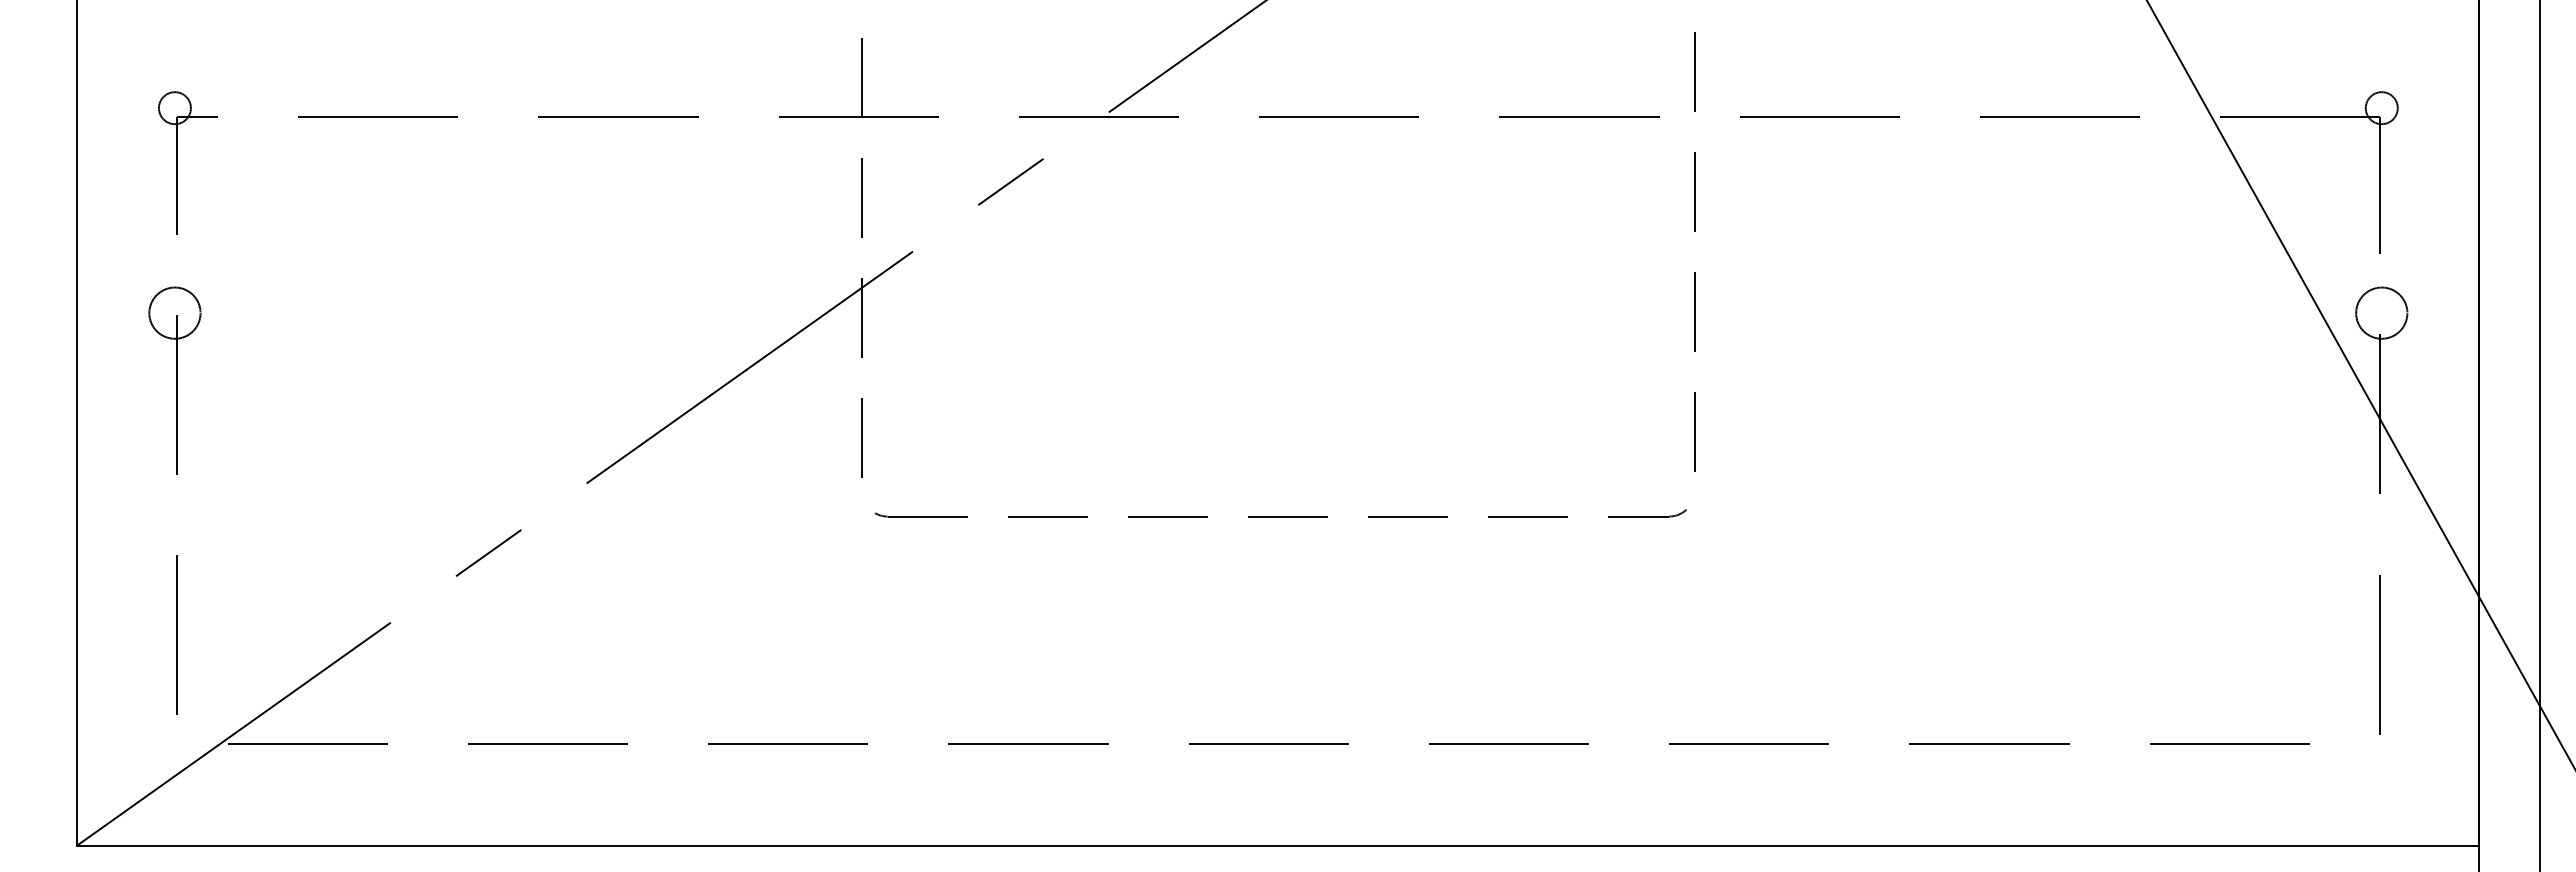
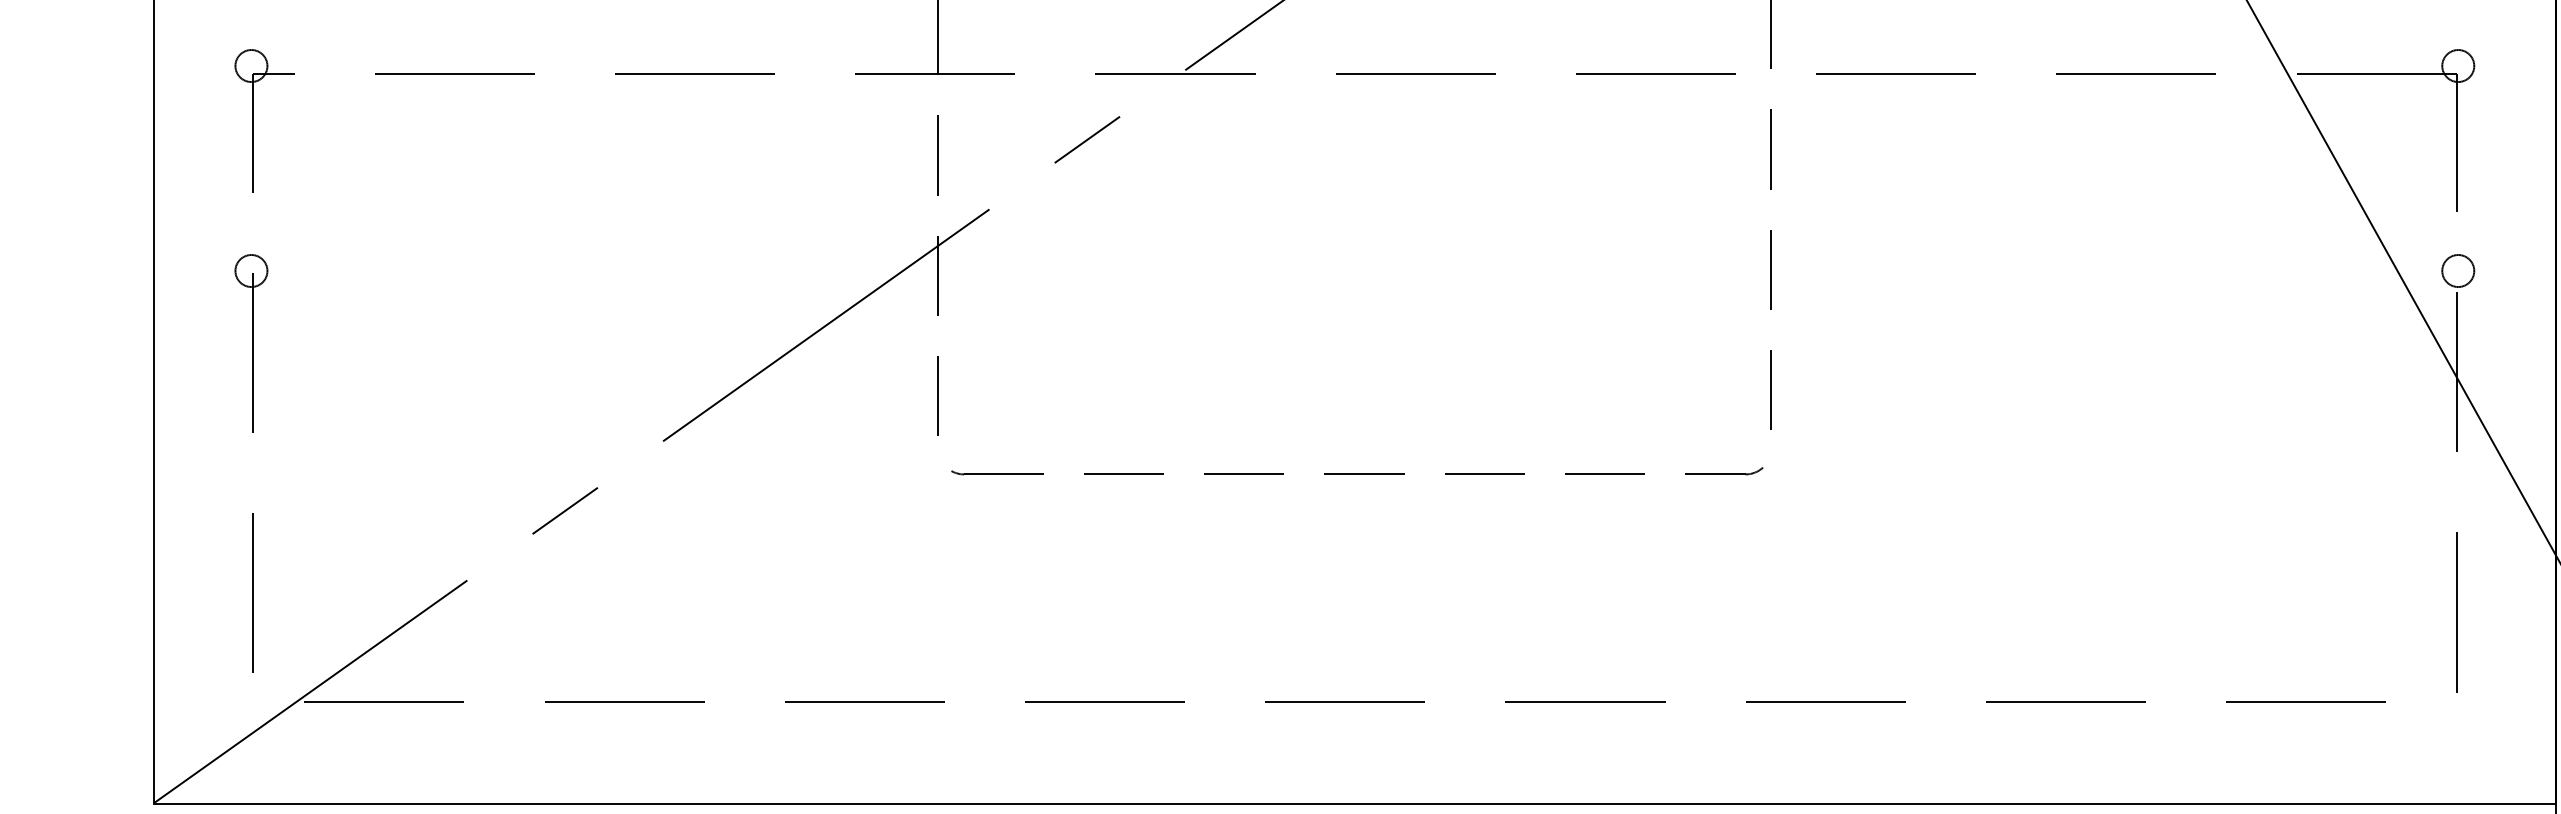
circle: (174, 313) -> (250, 271), size x0.62
circle: (2381, 313) -> (2457, 271), size x0.62

